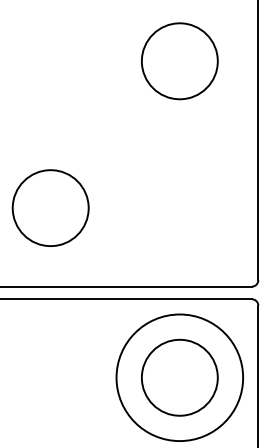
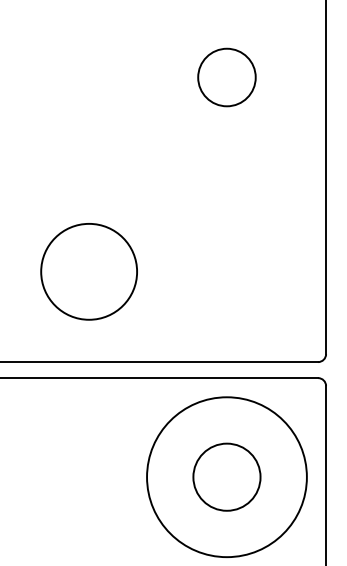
circle: (179, 61) -> (226, 77), size x0.6
circle: (50, 207) -> (88, 271), moved
circle: (179, 377) -> (226, 476), size x0.7

